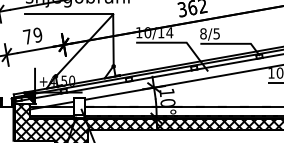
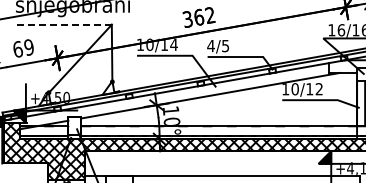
line: (69, 14) -> (63, 24), solid -> dashed
text: (202, 33) -> (210, 45), 8/5 -> 4/5
text: (27, 36) -> (17, 48), 79 -> 69

